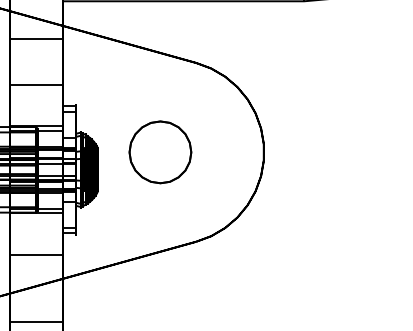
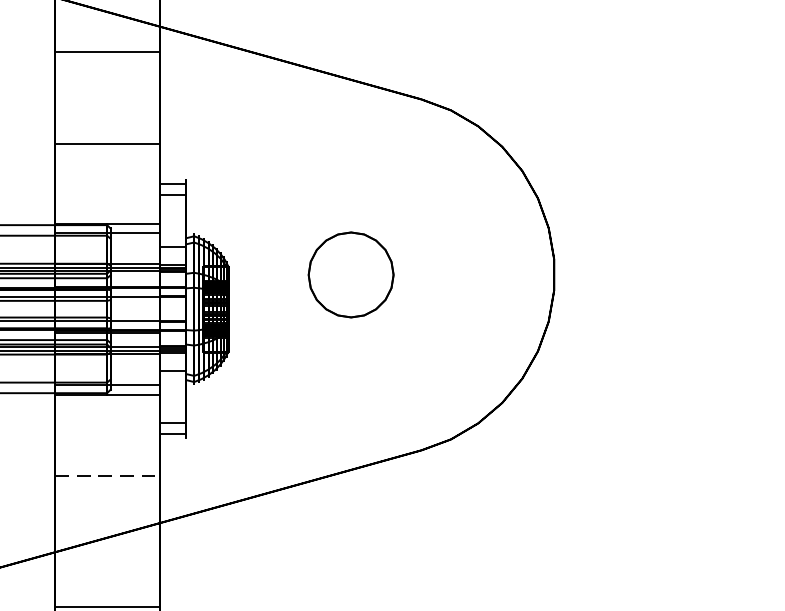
part: (160, 152) -> (351, 275), size x0.7
line: (36, 254) -> (107, 475), solid -> dashed

